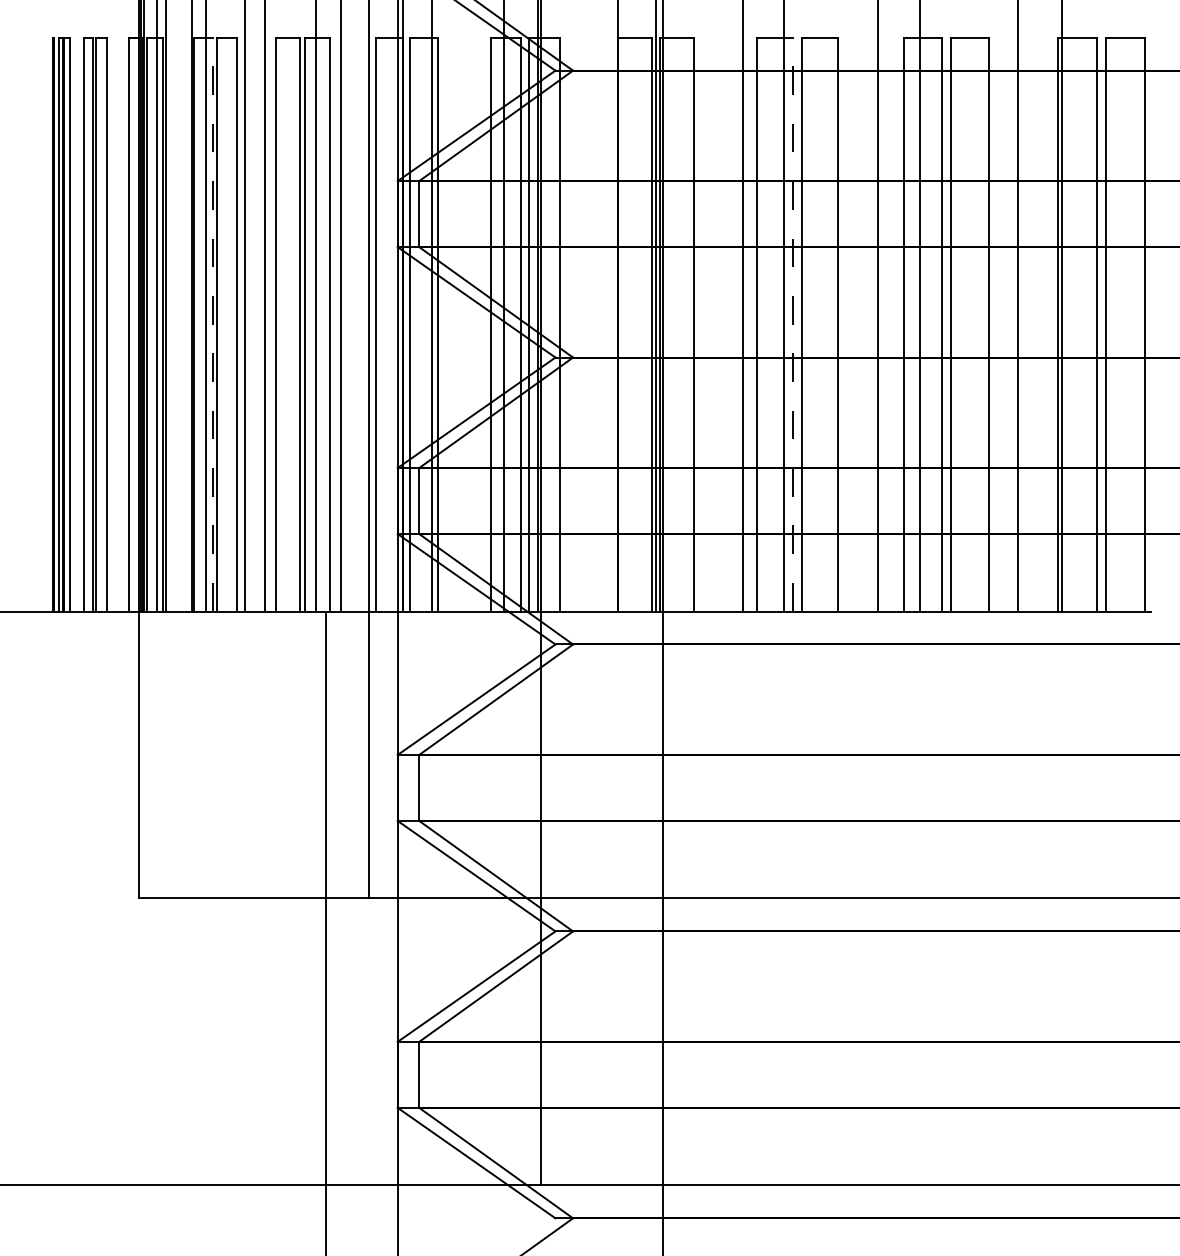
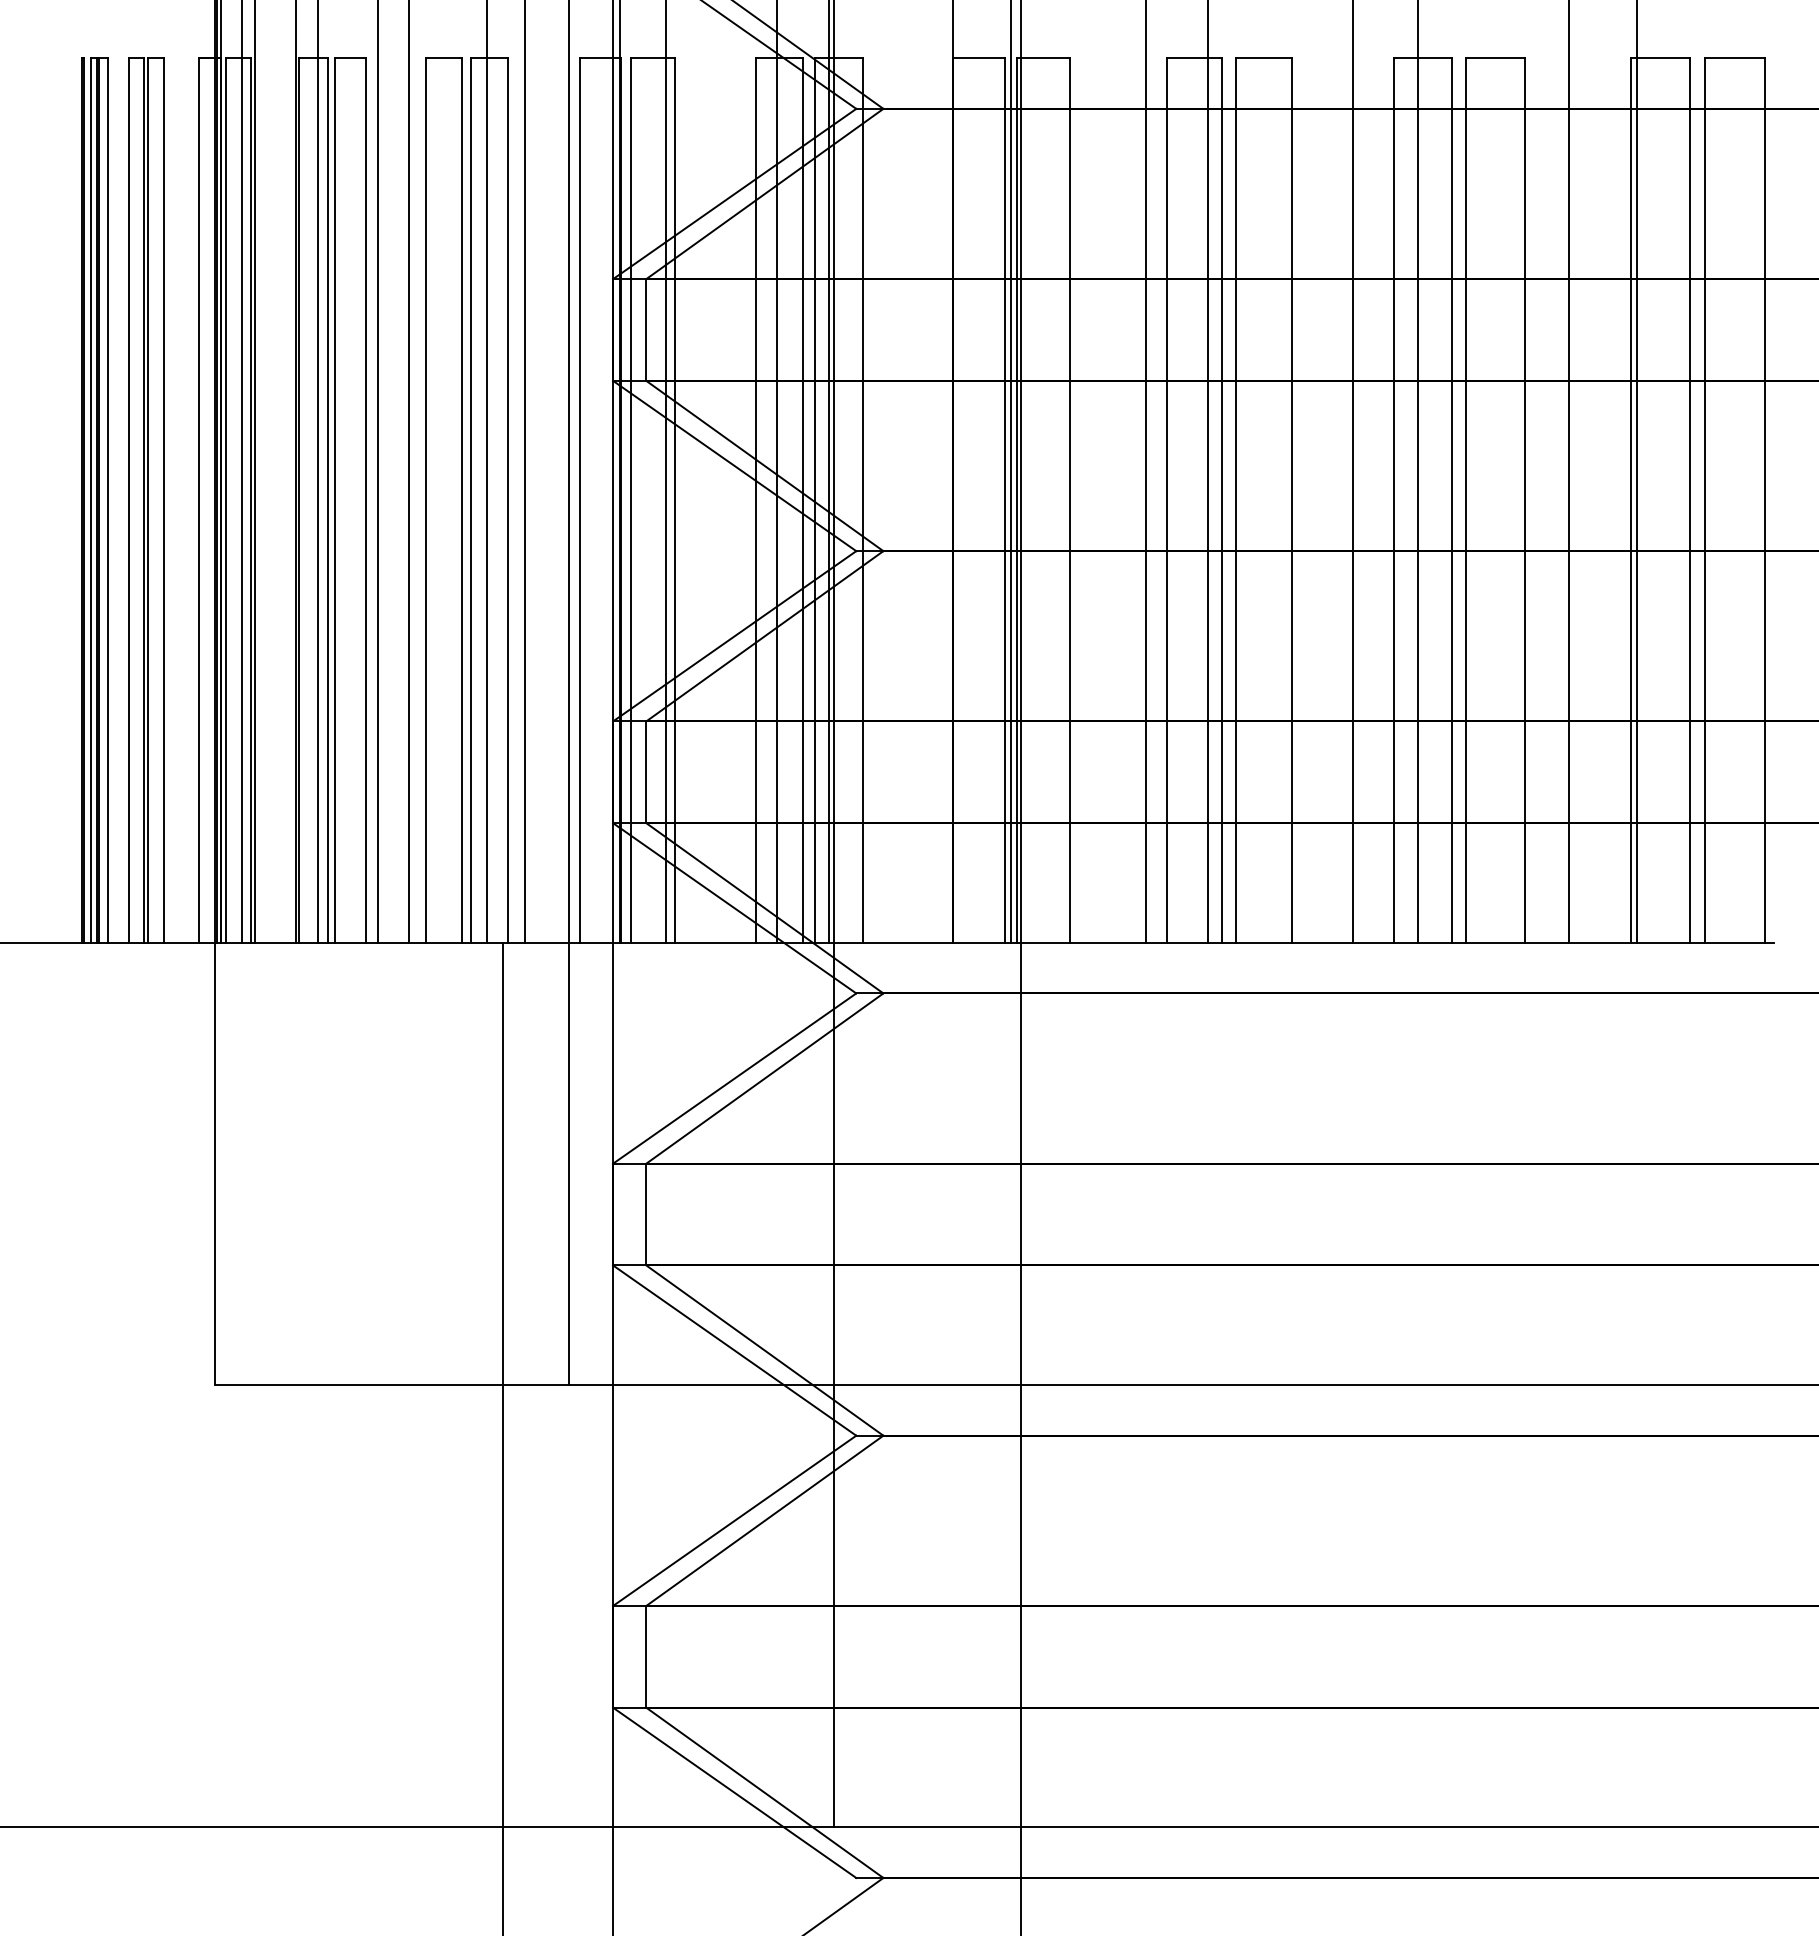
line: (212, 324) -> (327, 500), dashed -> solid
line: (793, 324) -> (1223, 500), dashed -> solid

